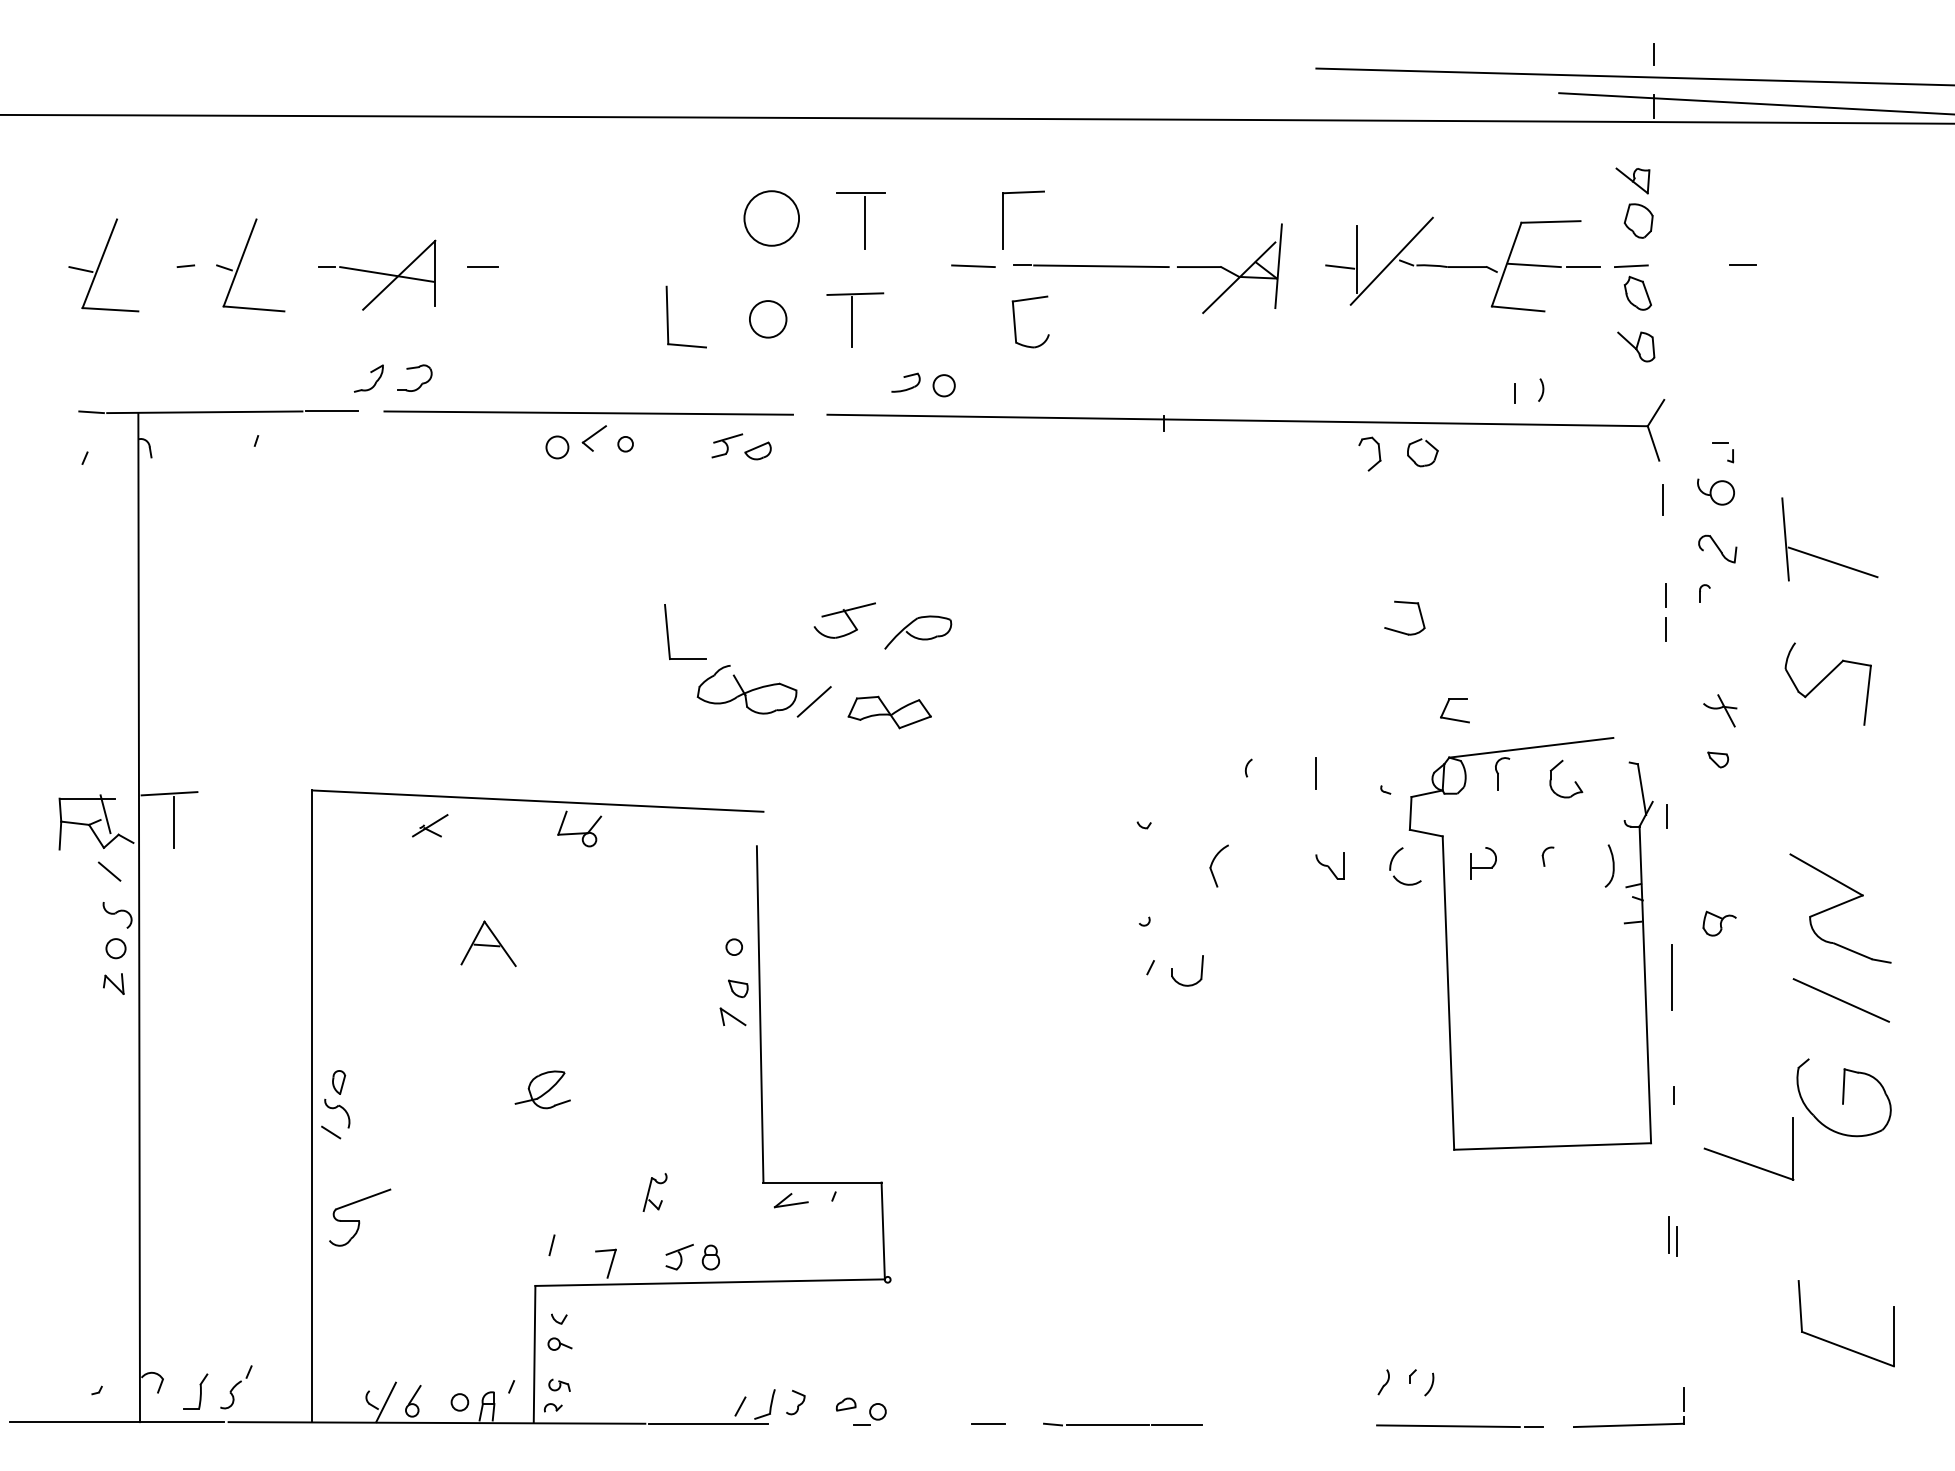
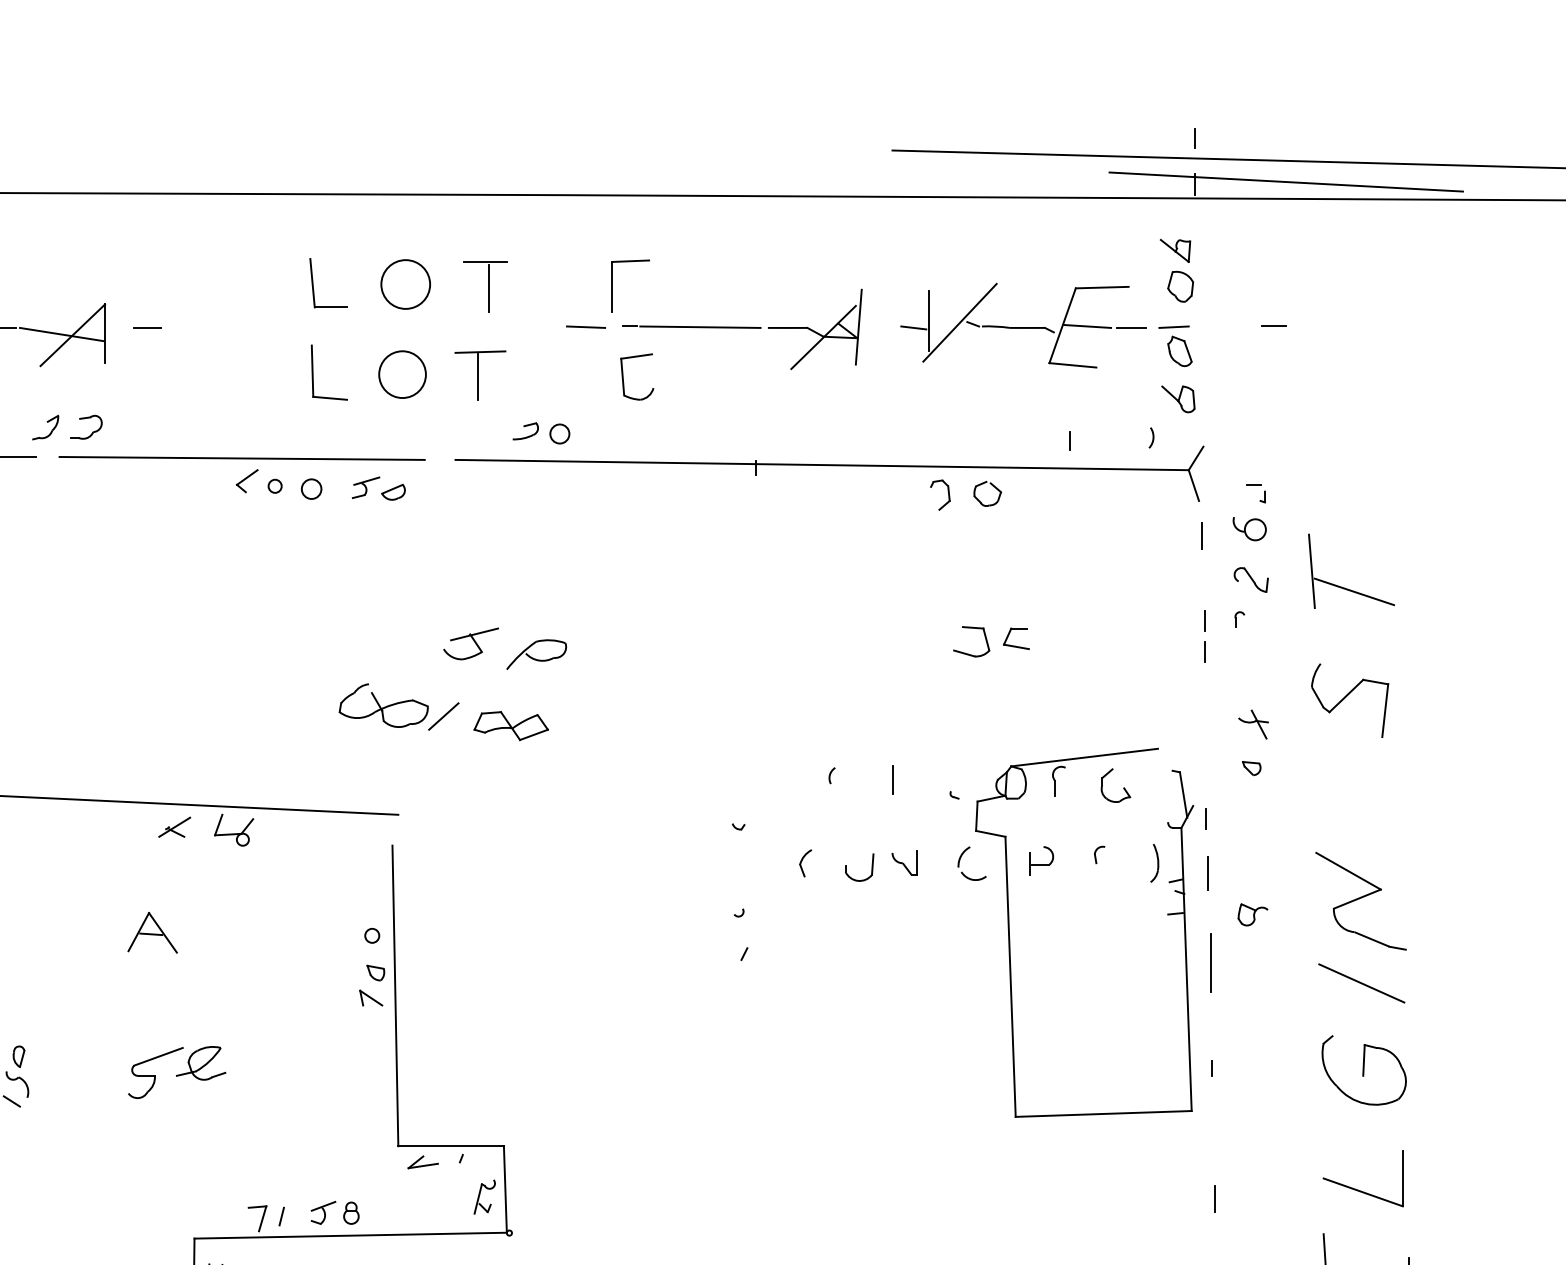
circle: (768, 319) -> (402, 374), size x1.43
arc: (1542, 389) -> (1152, 437), moved
circle: (557, 447) -> (311, 489), moved
part: (668, 631) -> (313, 282), moved
part: (1454, 718) -> (1015, 645), moved
part: (430, 825) -> (174, 827), moved
part: (1219, 865) -> (805, 862), size x0.71
part: (1200, 973) -> (871, 869), moved
part: (1744, 1161) -> (1359, 1189), moved
part: (654, 1192) -> (484, 1197), moved
part: (360, 1217) -> (156, 1072), moved
line: (1668, 1234) -> (1207, 872), moved
line: (551, 1245) -> (281, 1216), moved

